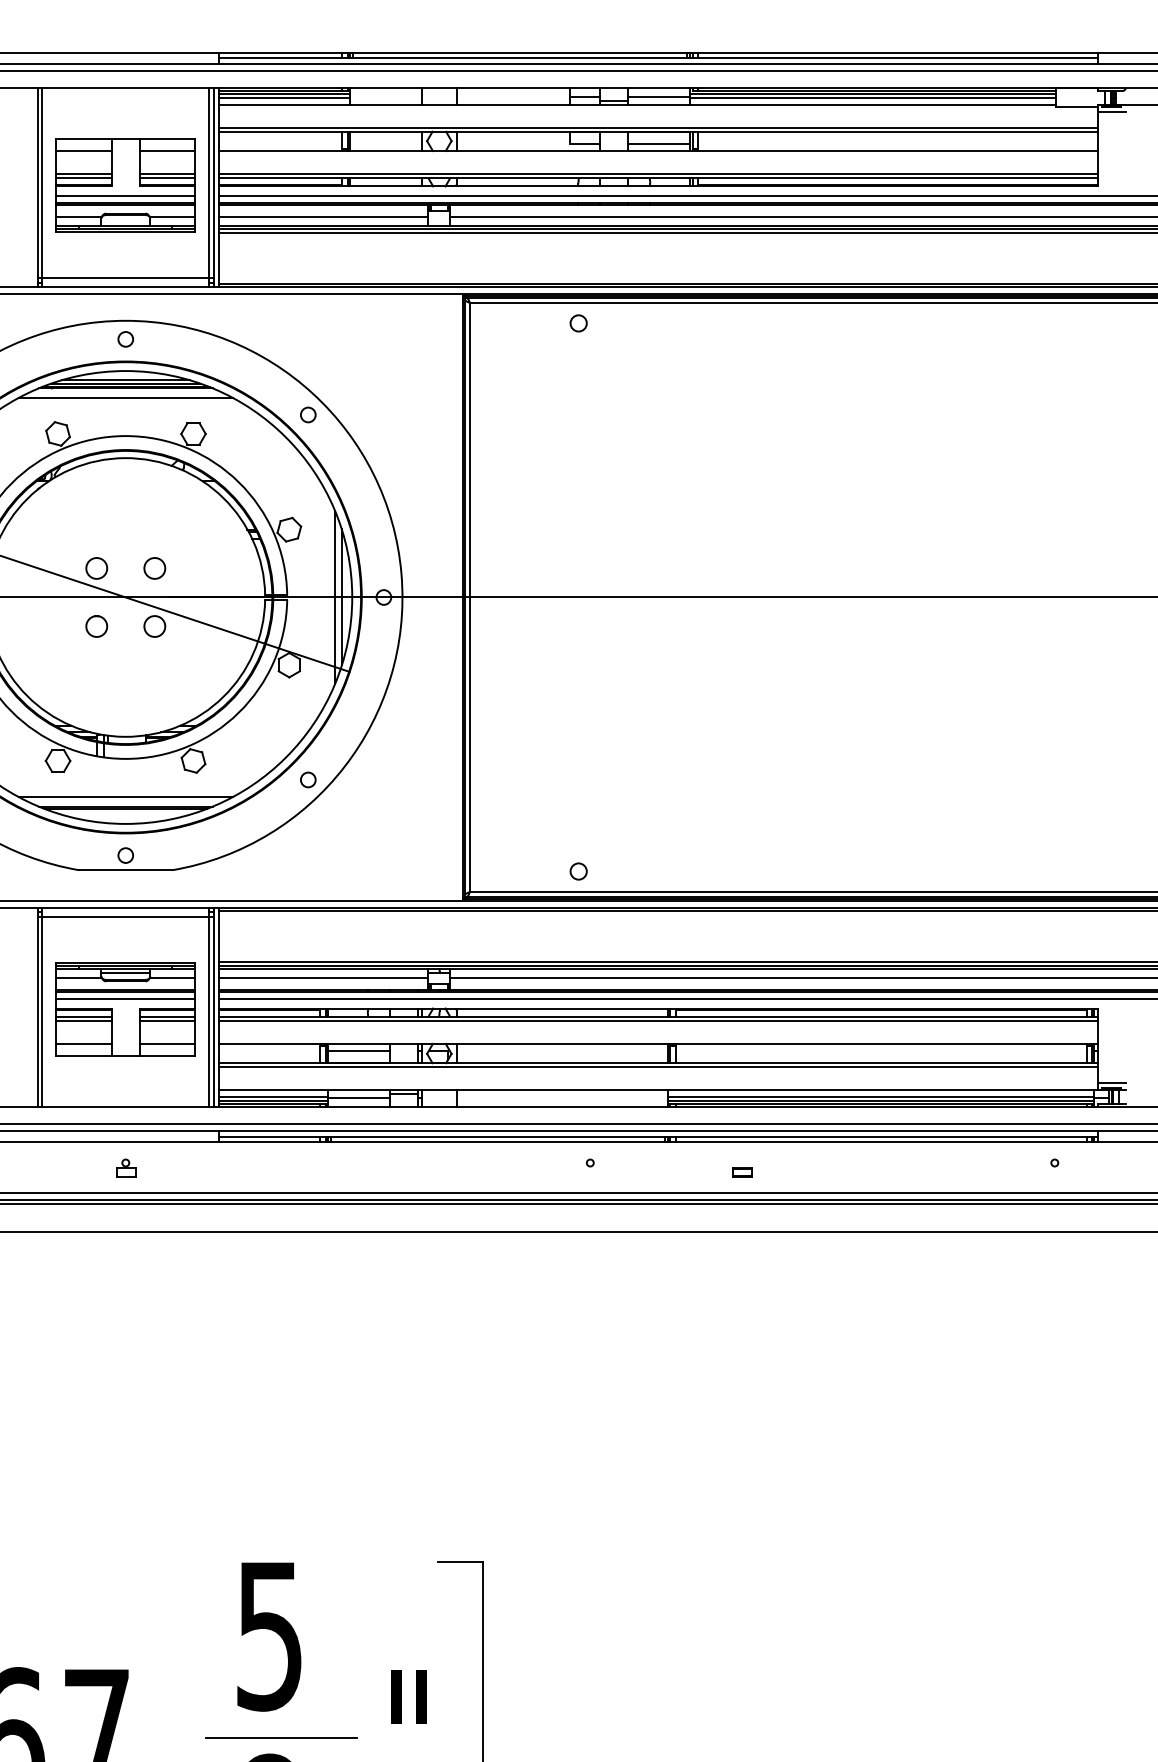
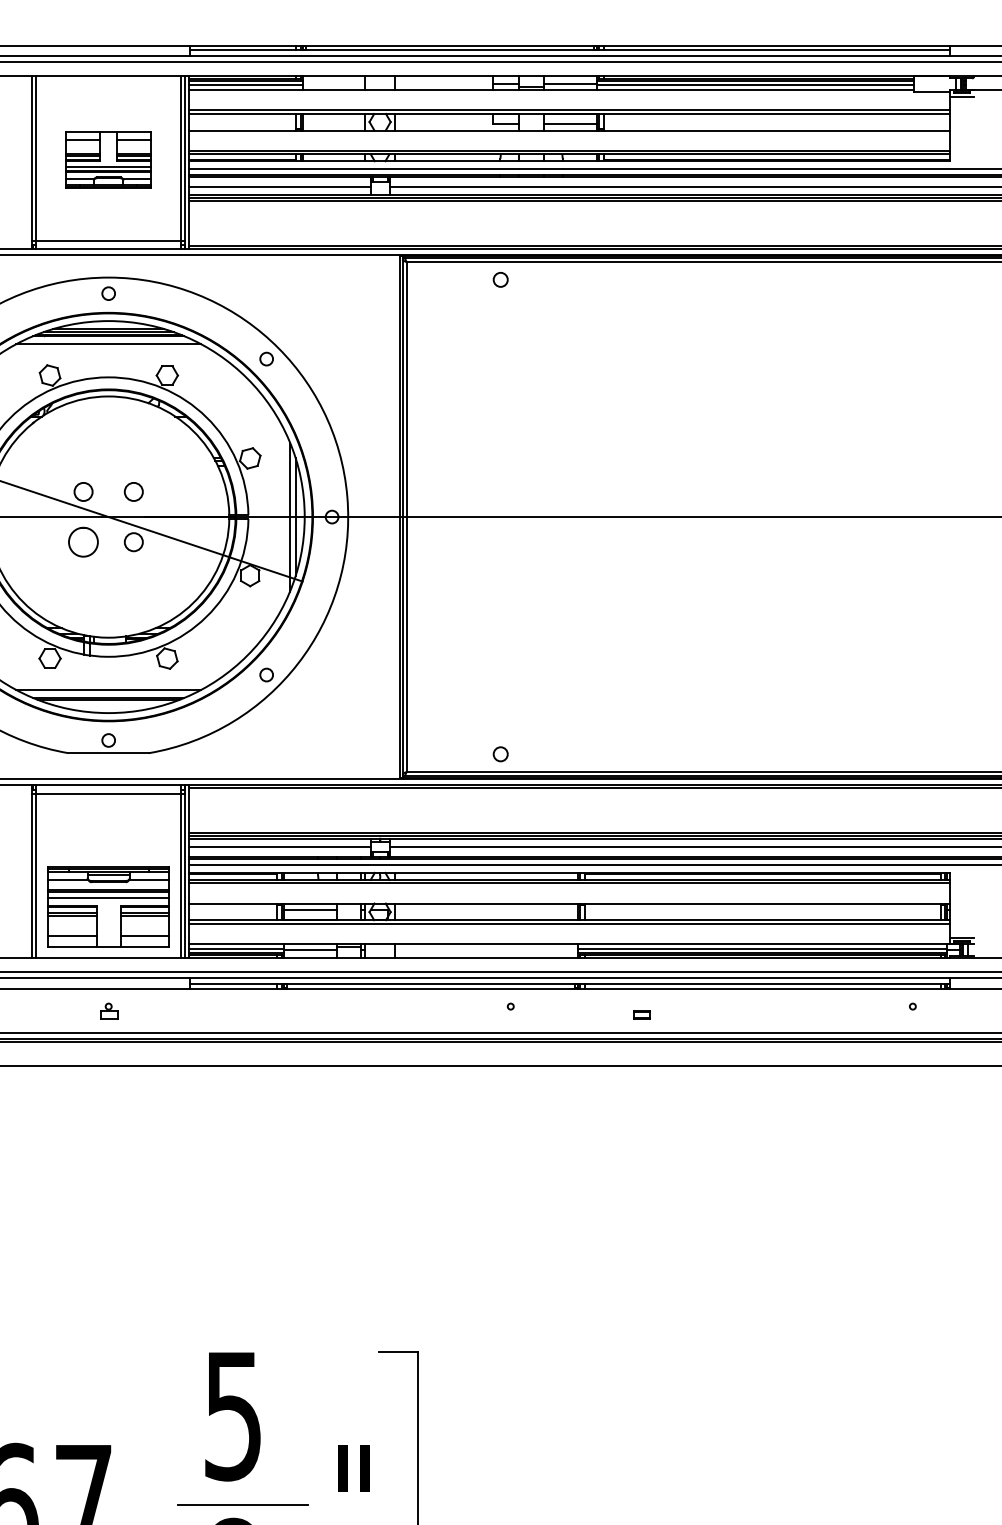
part: (125, 185) -> (108, 160), size x0.7
part: (96, 626) -> (83, 542), size x1.6
part: (125, 1009) -> (108, 906), moved

